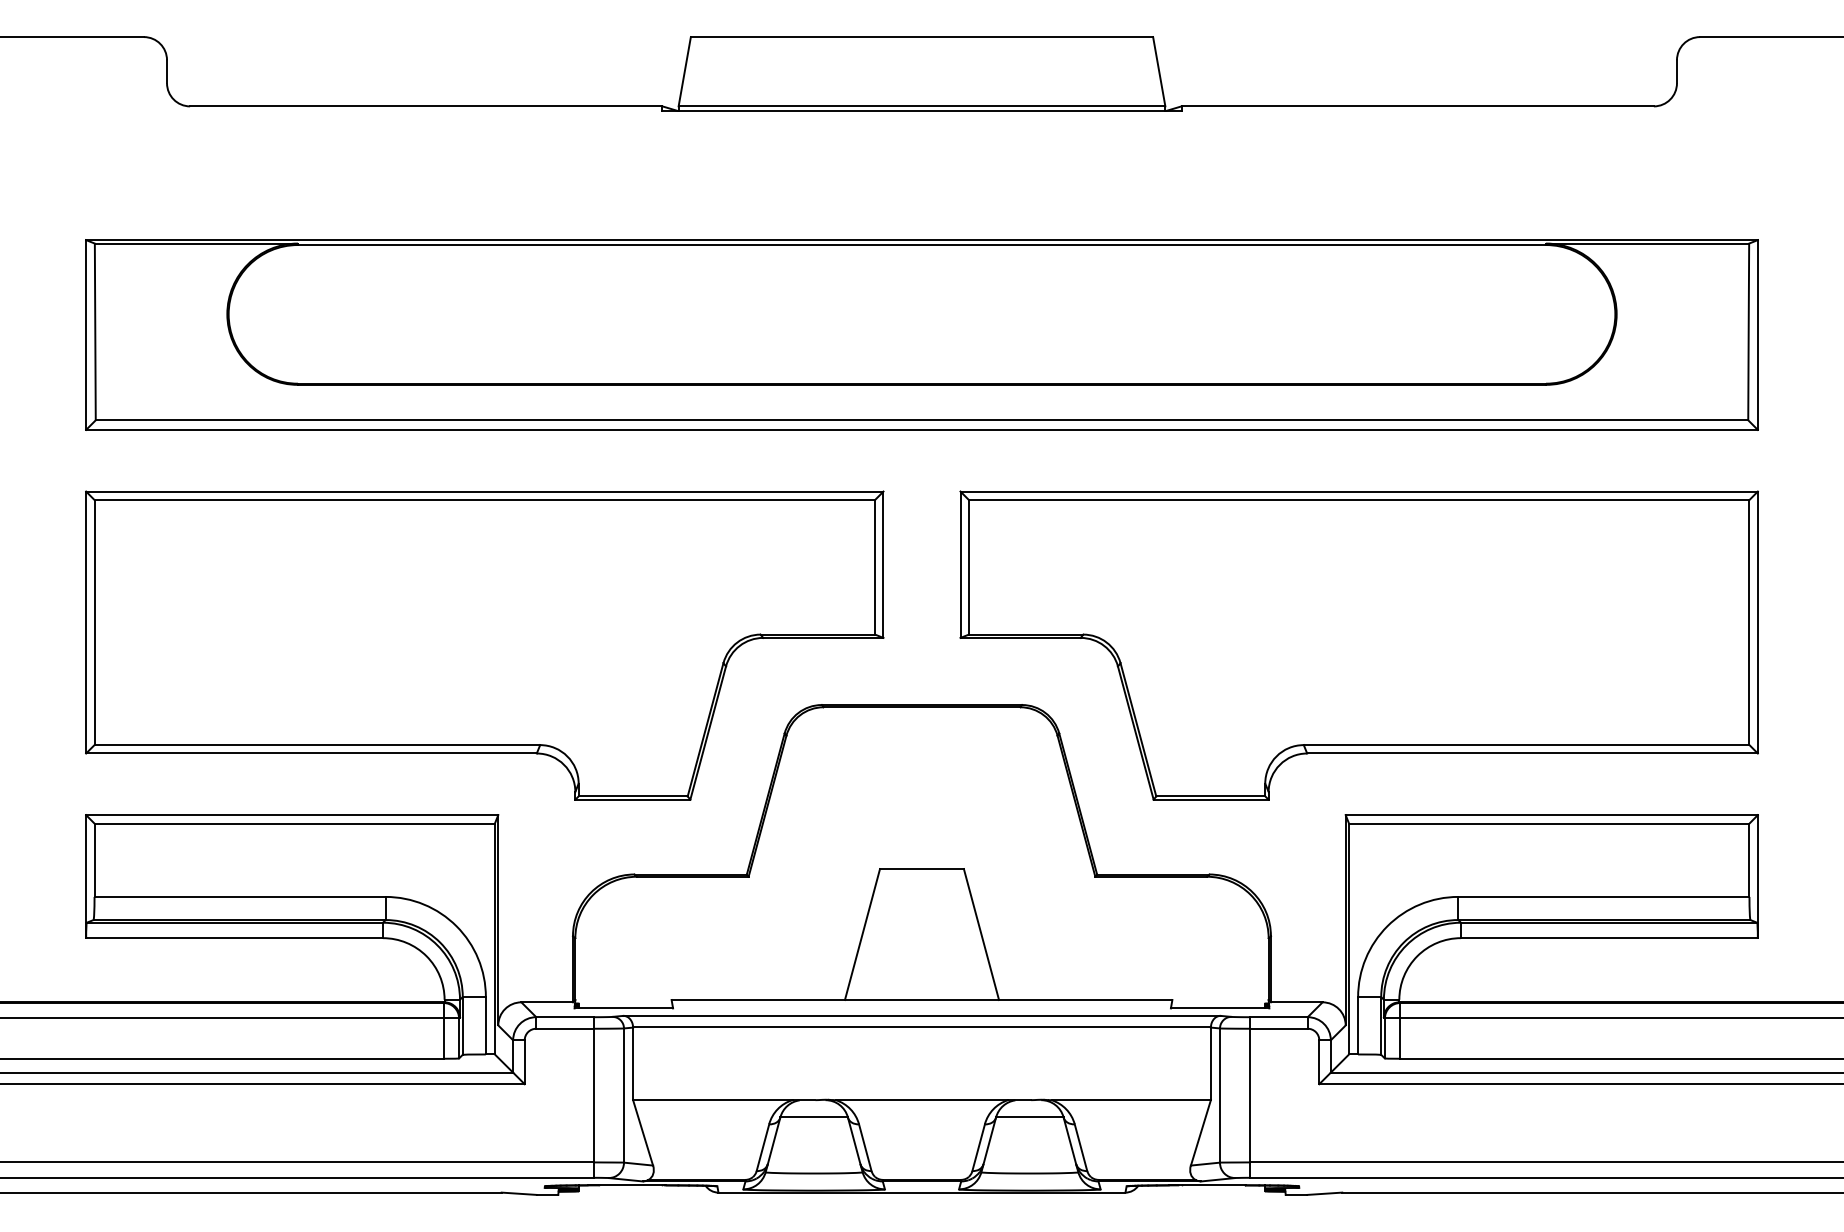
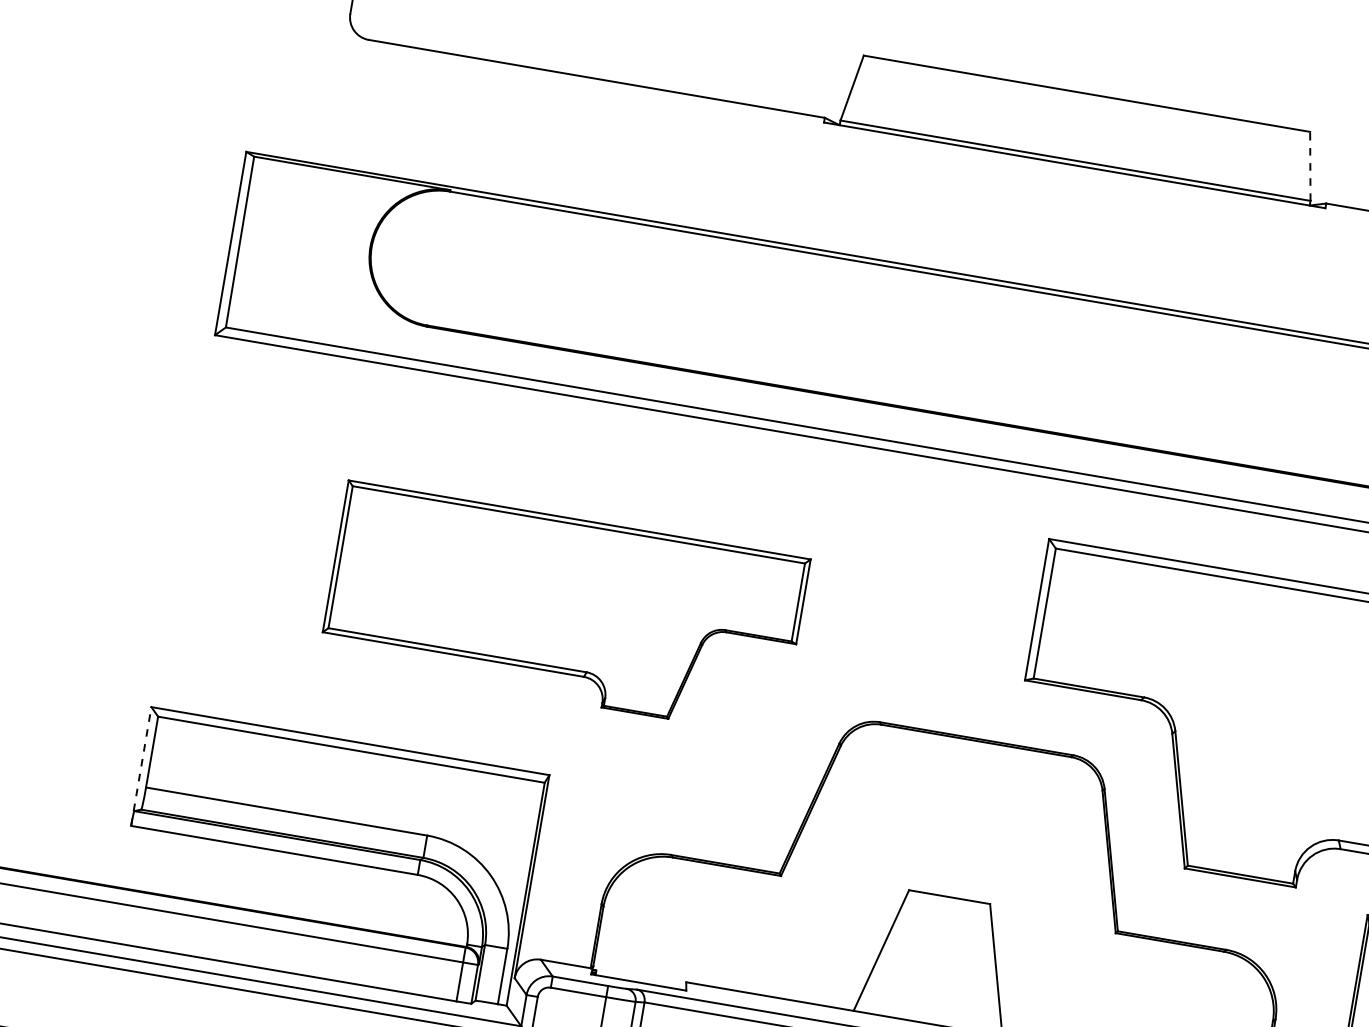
line: (1159, 71) -> (1310, 166), solid -> dashed
part: (484, 645) -> (564, 609), size x0.6
line: (86, 876) -> (141, 766), solid -> dashed

